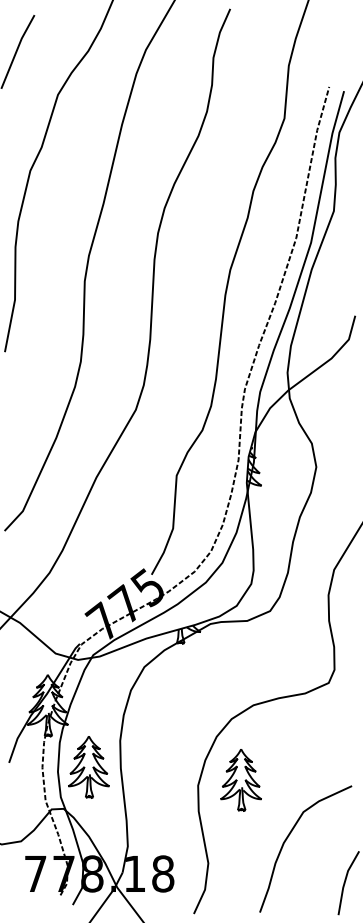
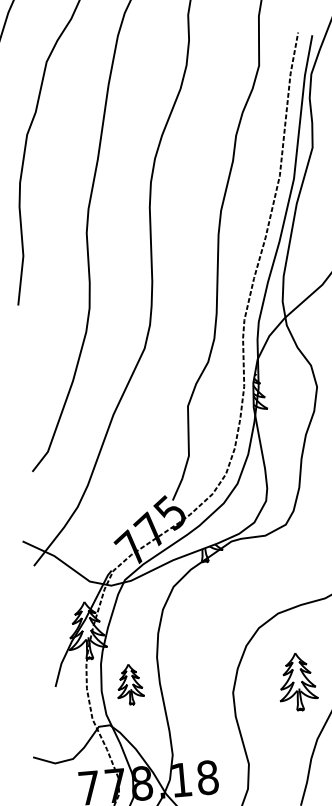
part: (88, 767) -> (129, 684), size x0.7
part: (240, 780) -> (297, 682), moved

